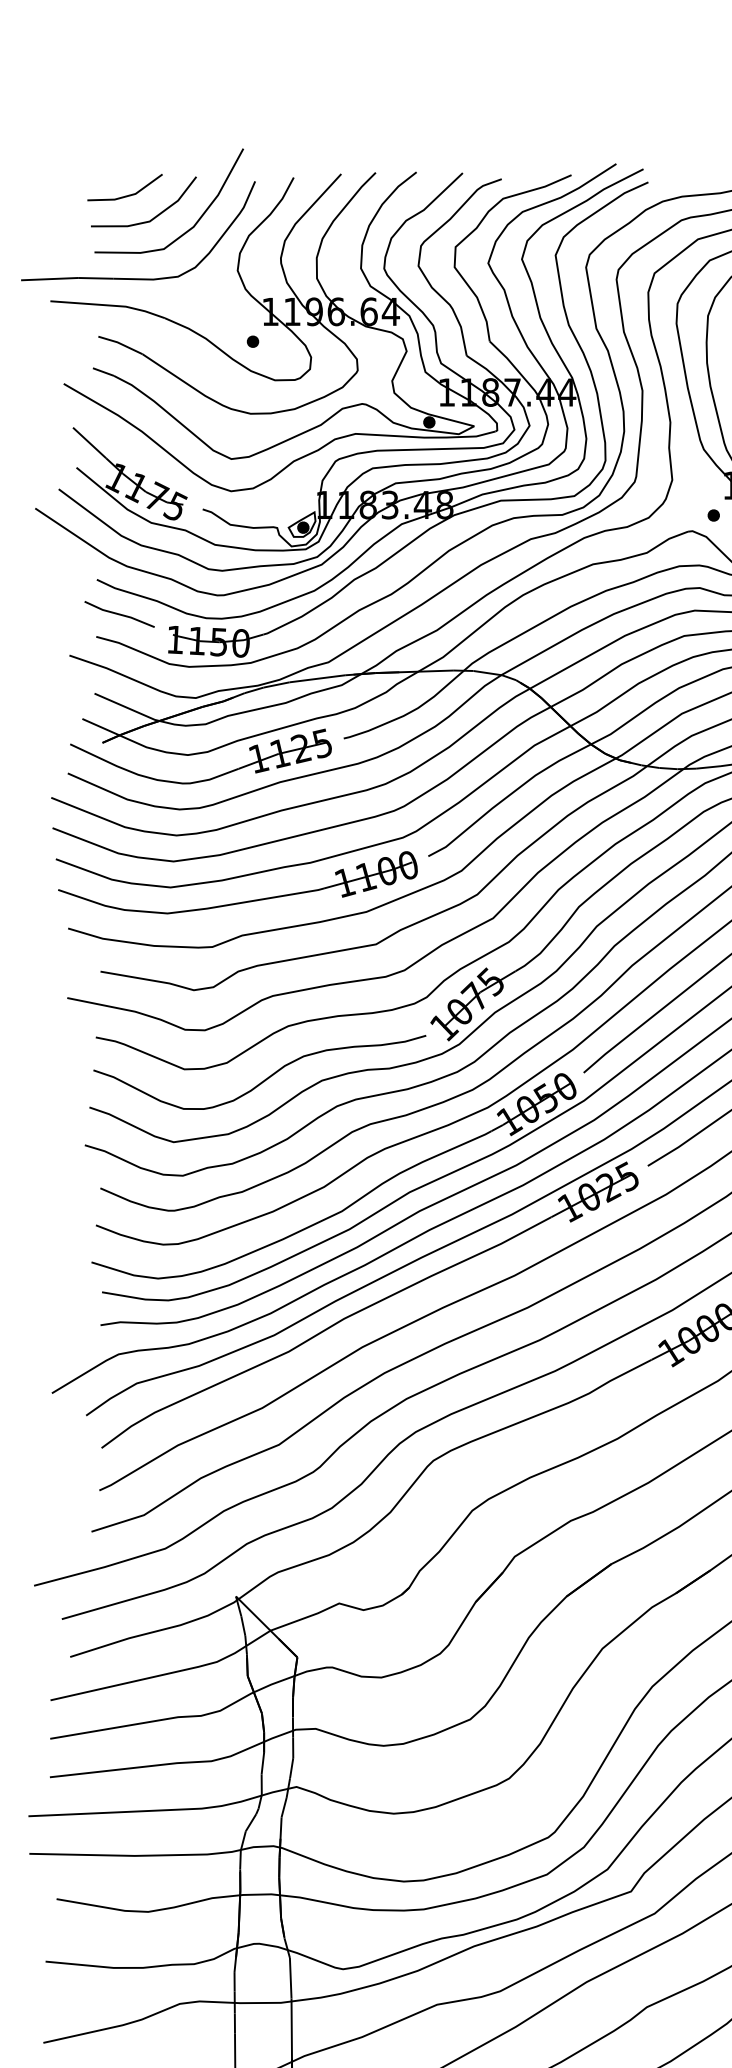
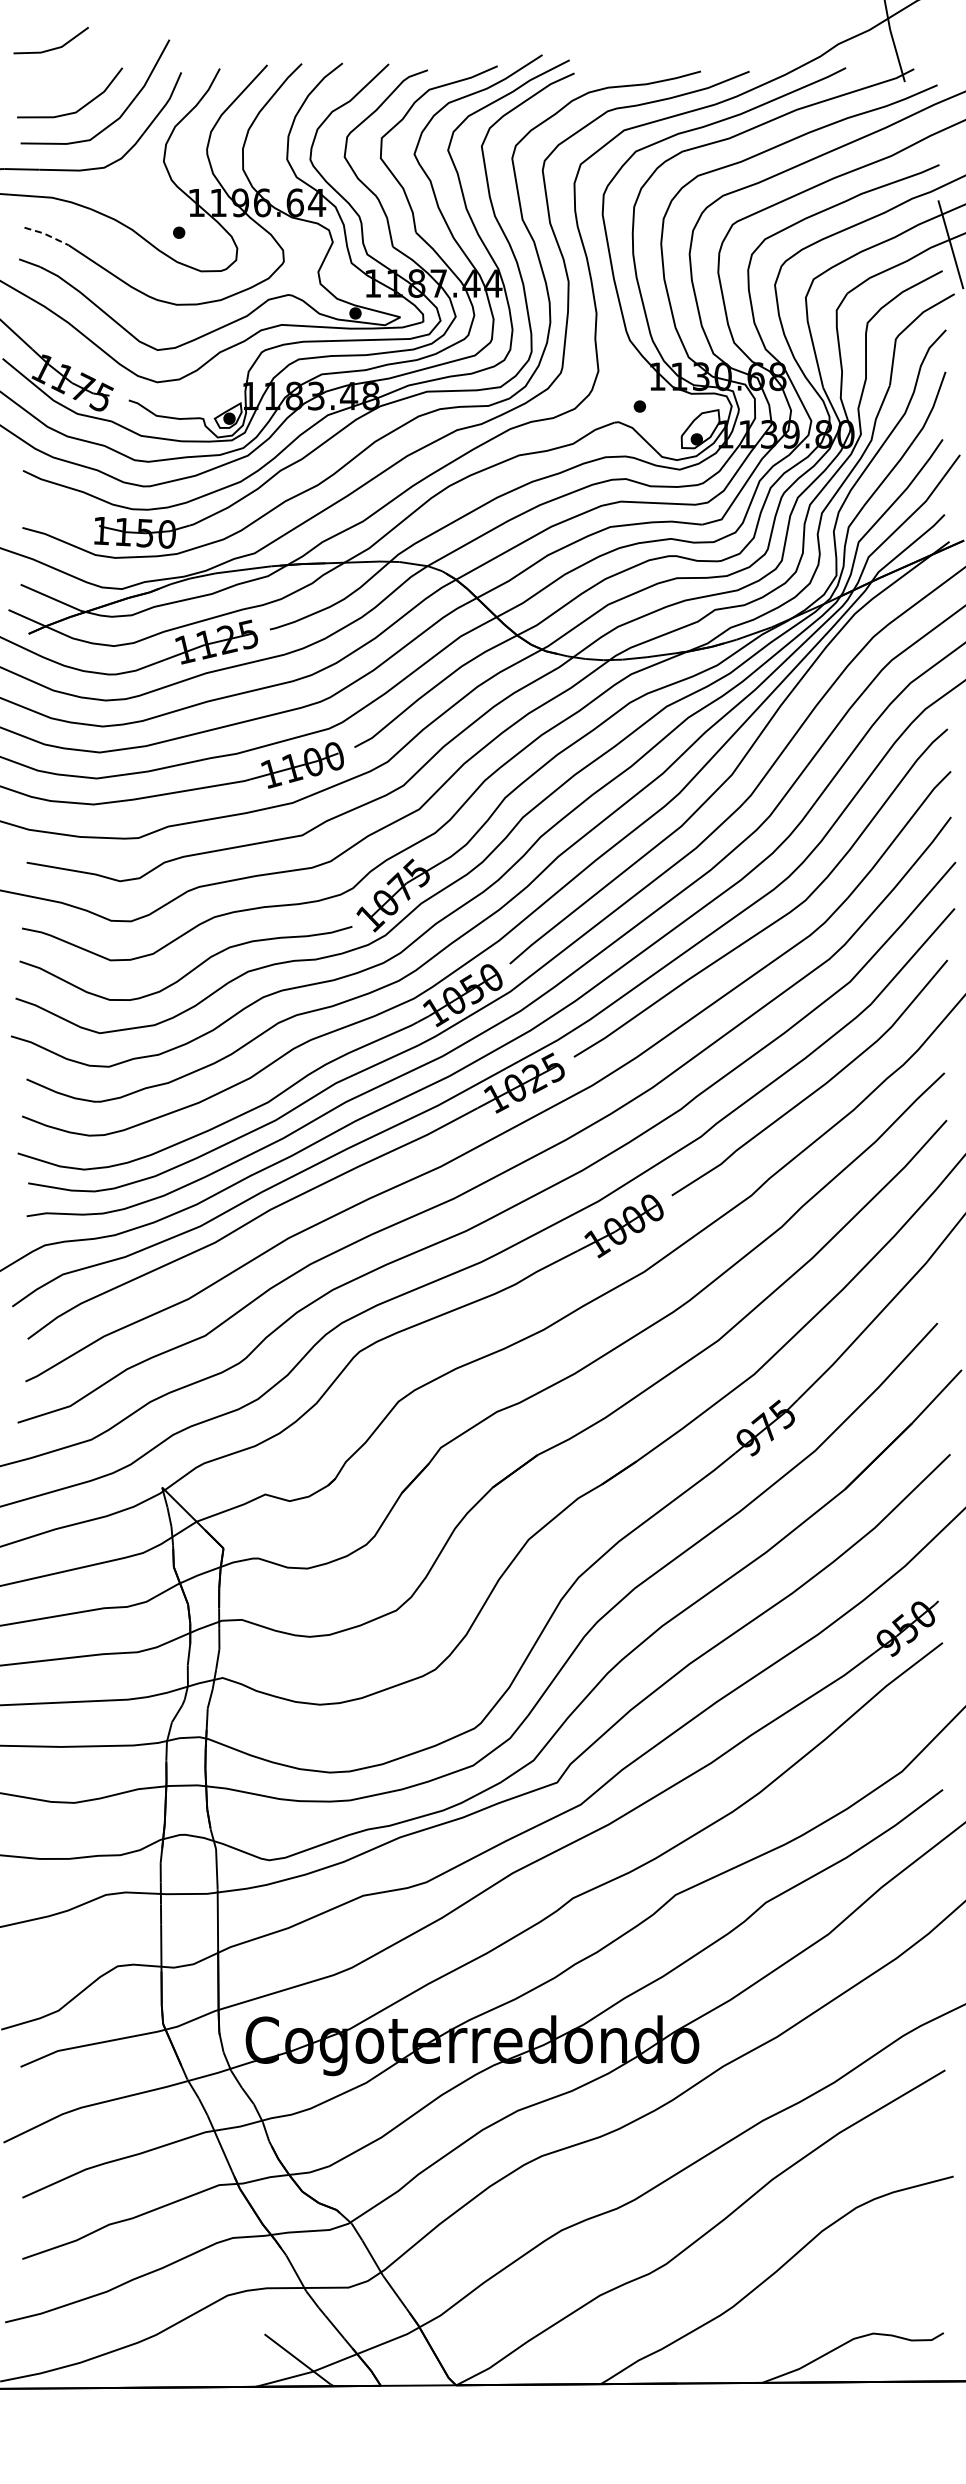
line: (125, 195) -> (51, 48), moved
line: (121, 344) -> (47, 235), solid -> dashed
line: (119, 614) -> (45, 505), removed

